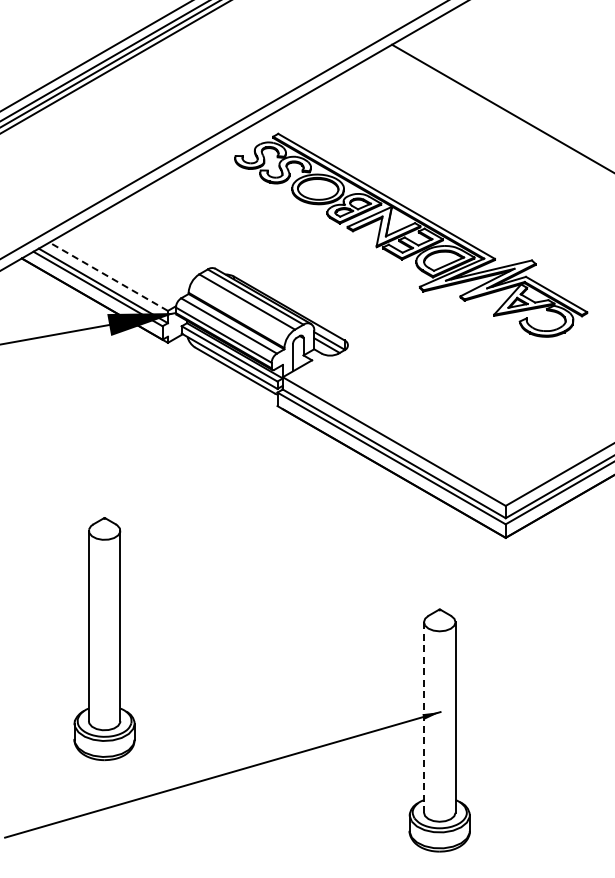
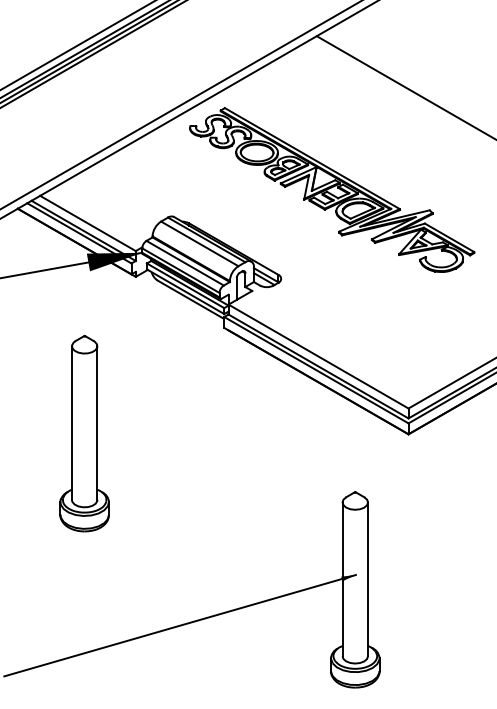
line: (108, 276) -> (87, 223), dashed -> solid
part: (104, 639) -> (84, 434), moved
line: (423, 717) -> (342, 579), dashed -> solid

